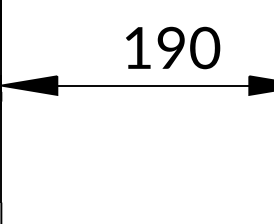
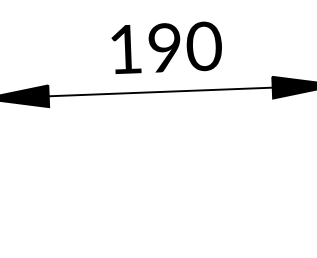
text: (173, 47) -> (167, 47), moved

